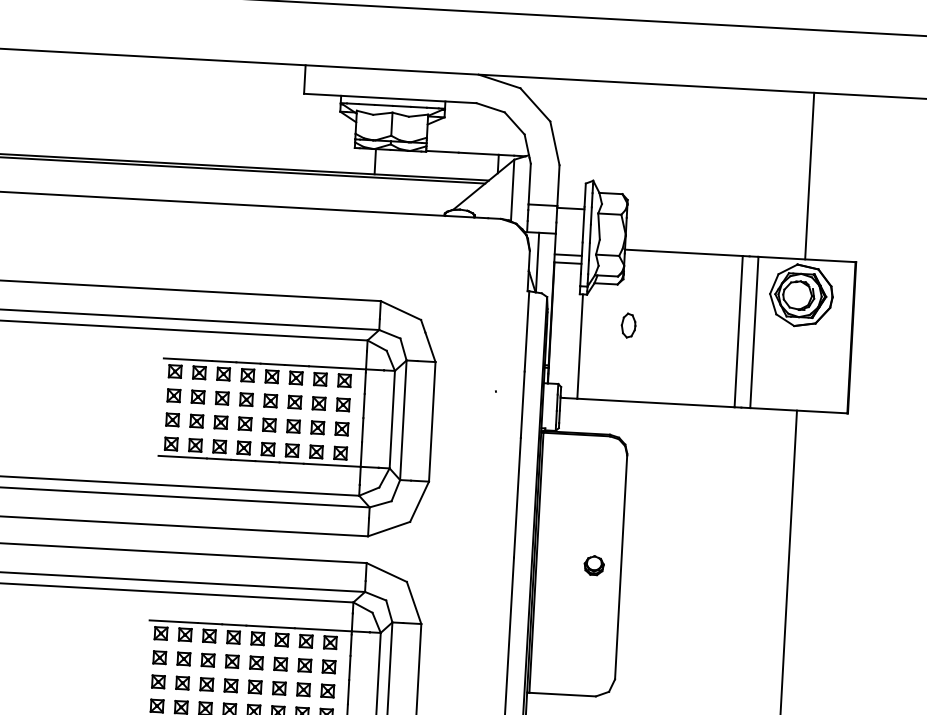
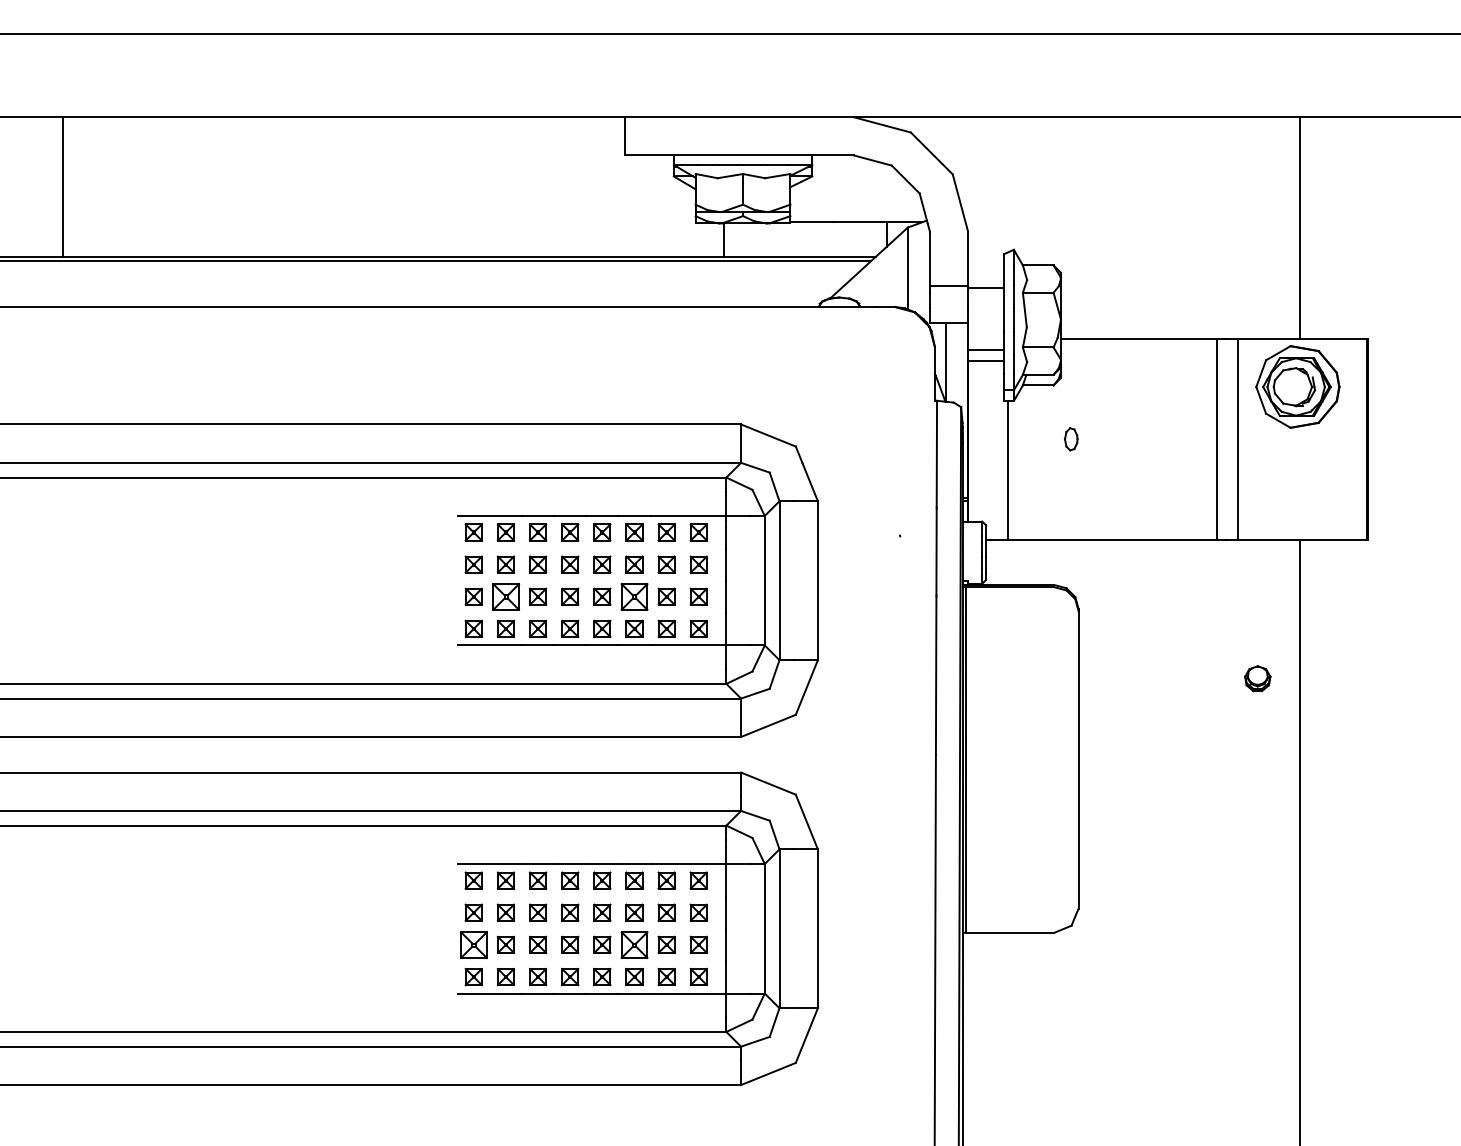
part: (628, 325) -> (1071, 439), size x0.7
part: (196, 420) -> (505, 596), size x1.6
part: (293, 426) -> (634, 596), size x1.6
part: (594, 565) -> (1257, 678), moved
part: (158, 681) -> (473, 944), size x1.6
part: (279, 688) -> (634, 944), size x1.6

